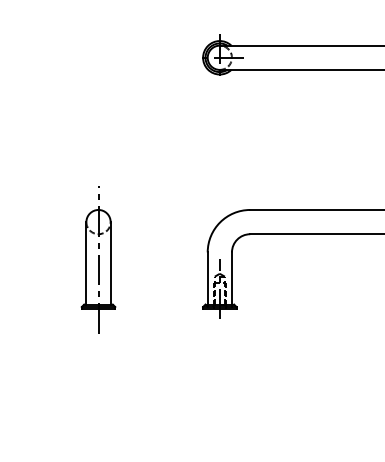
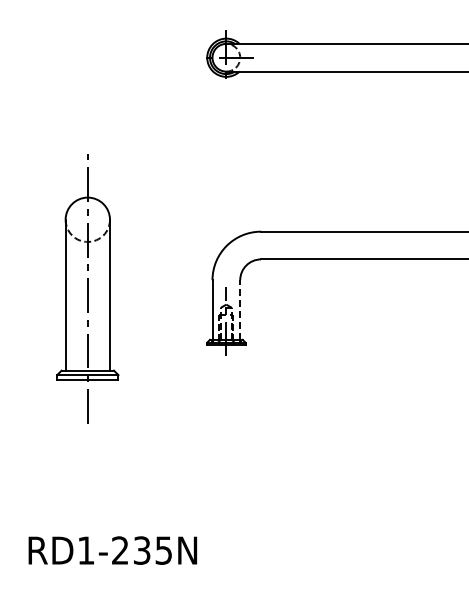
part: (98, 259) -> (87, 288), size x1.6
line: (232, 278) -> (240, 310), solid -> dashed

